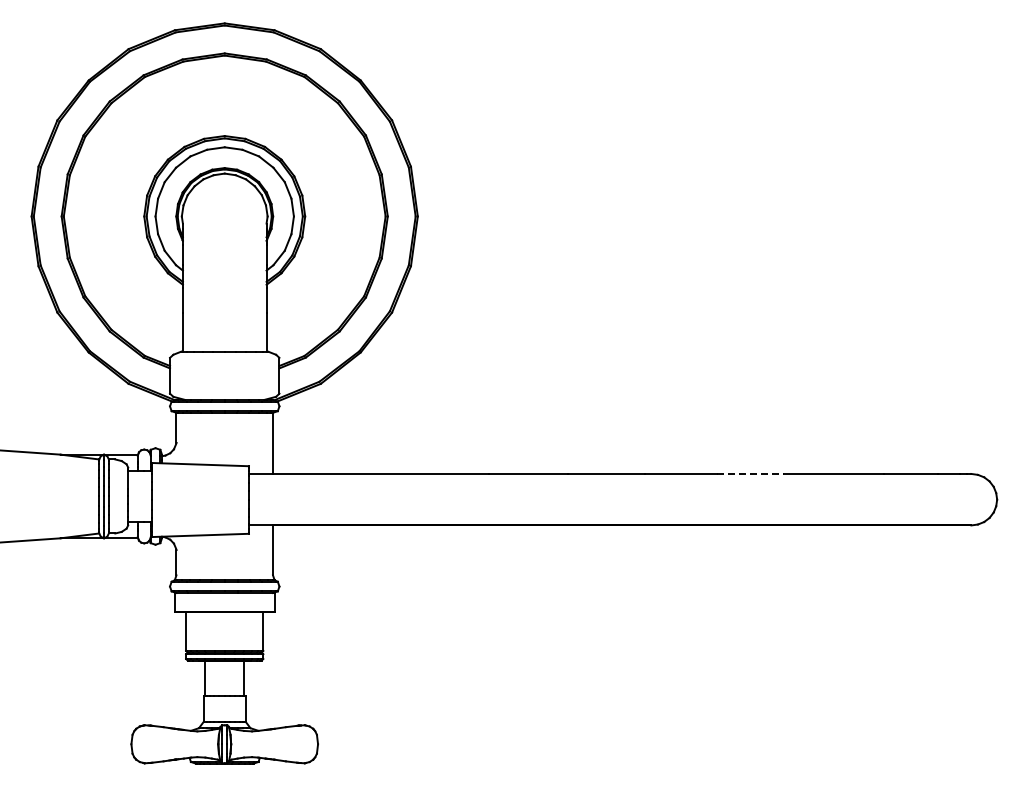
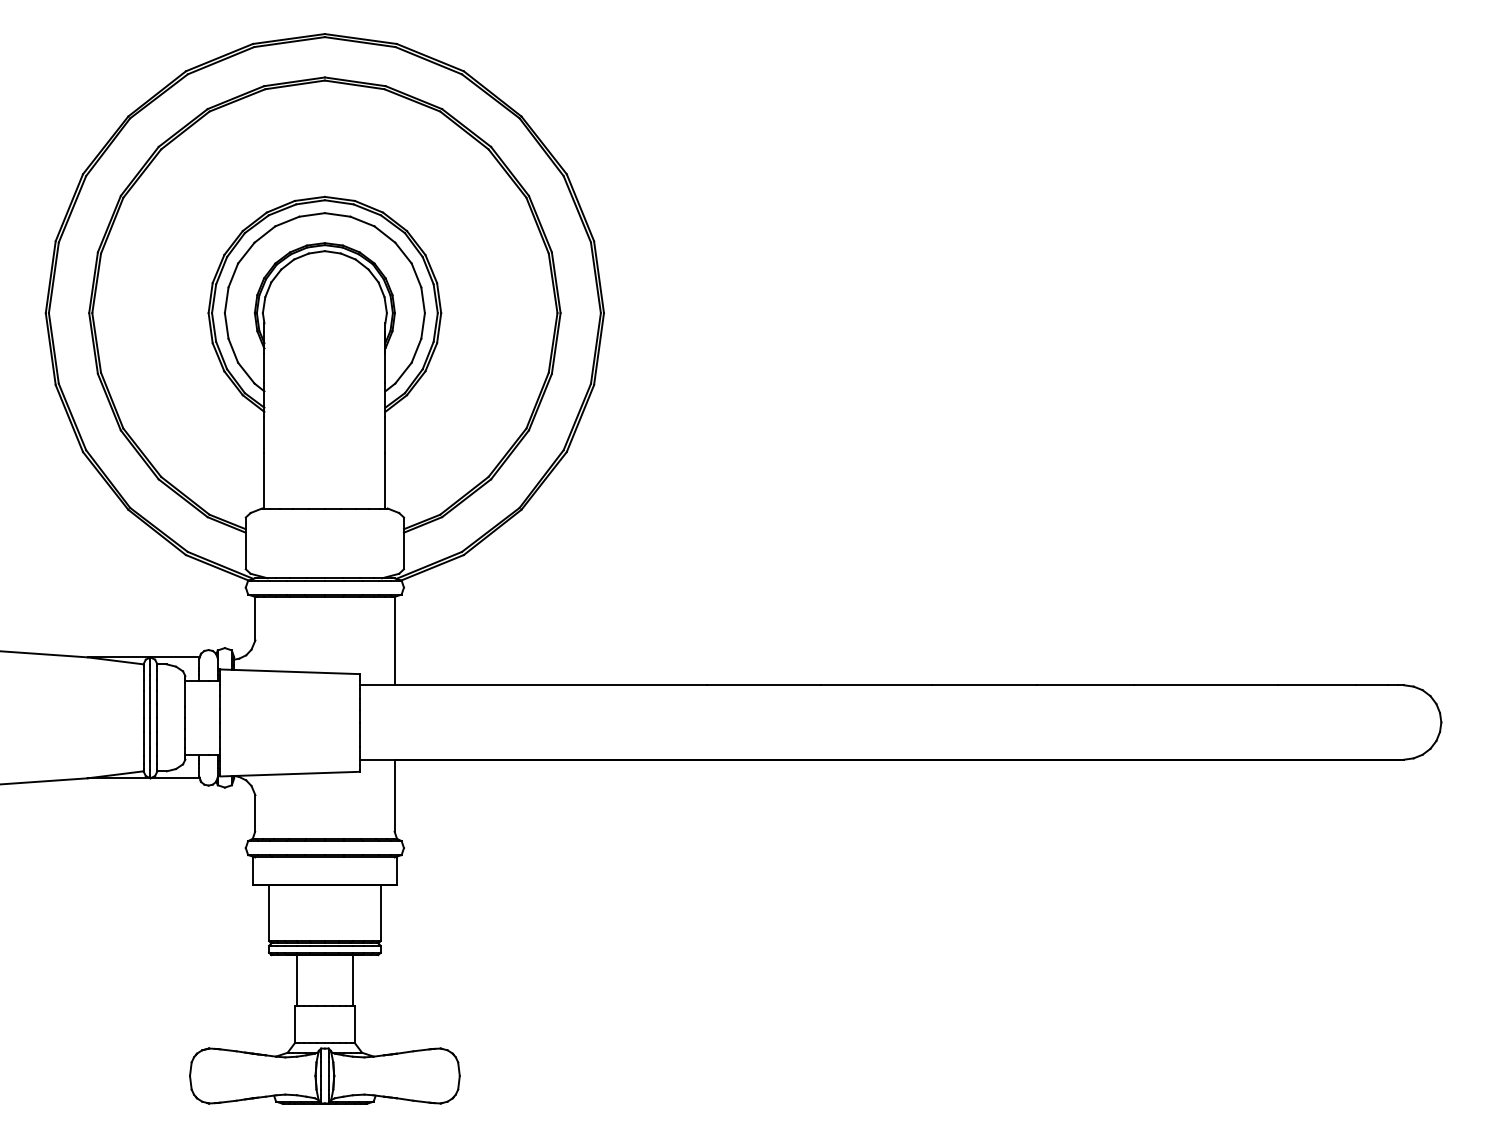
line: (750, 473) -> (1084, 684), dashed -> solid

